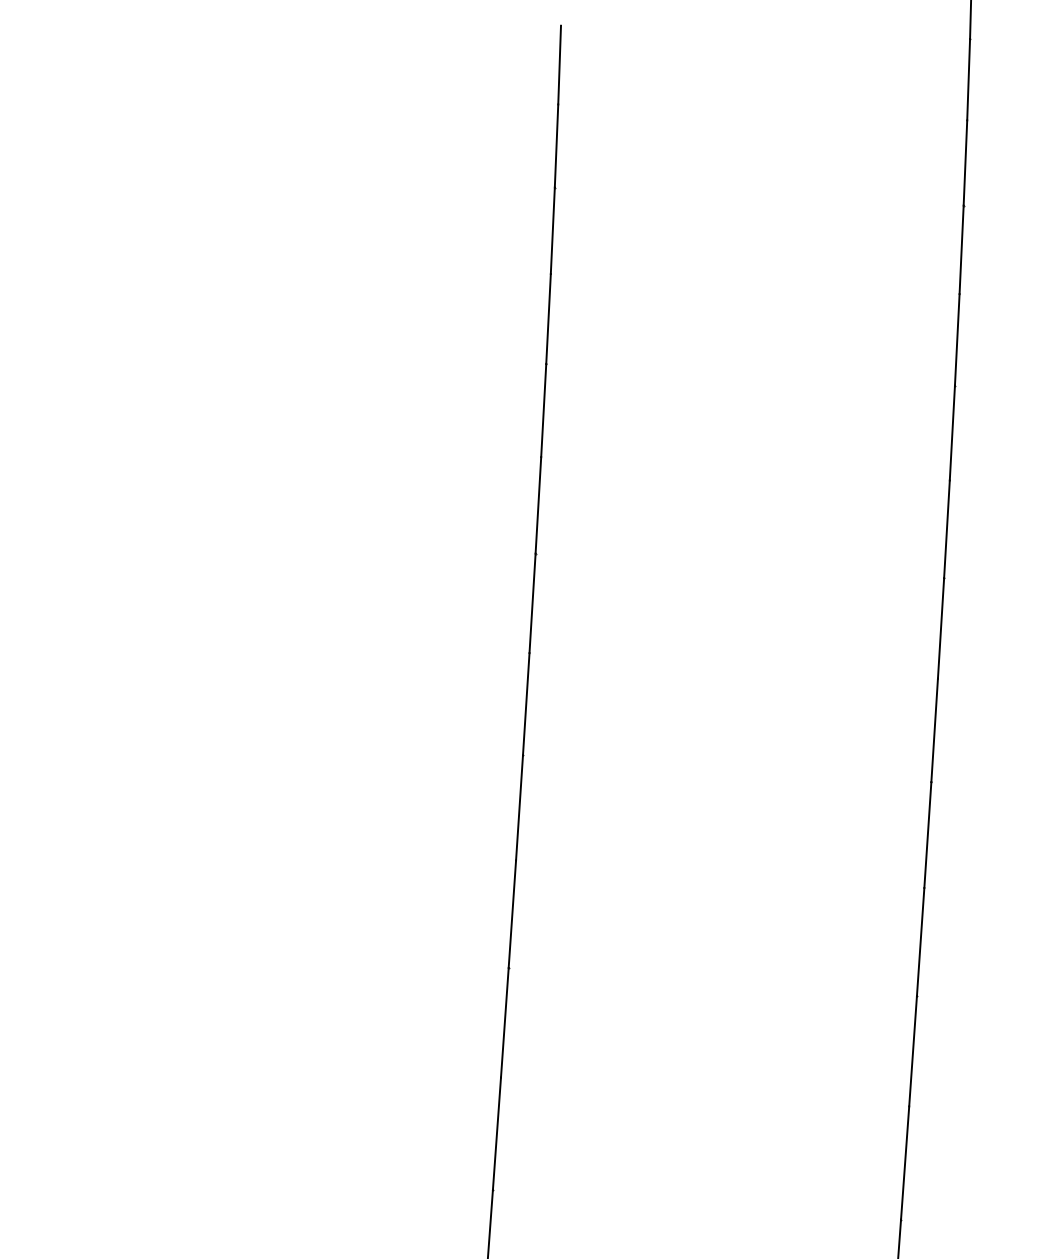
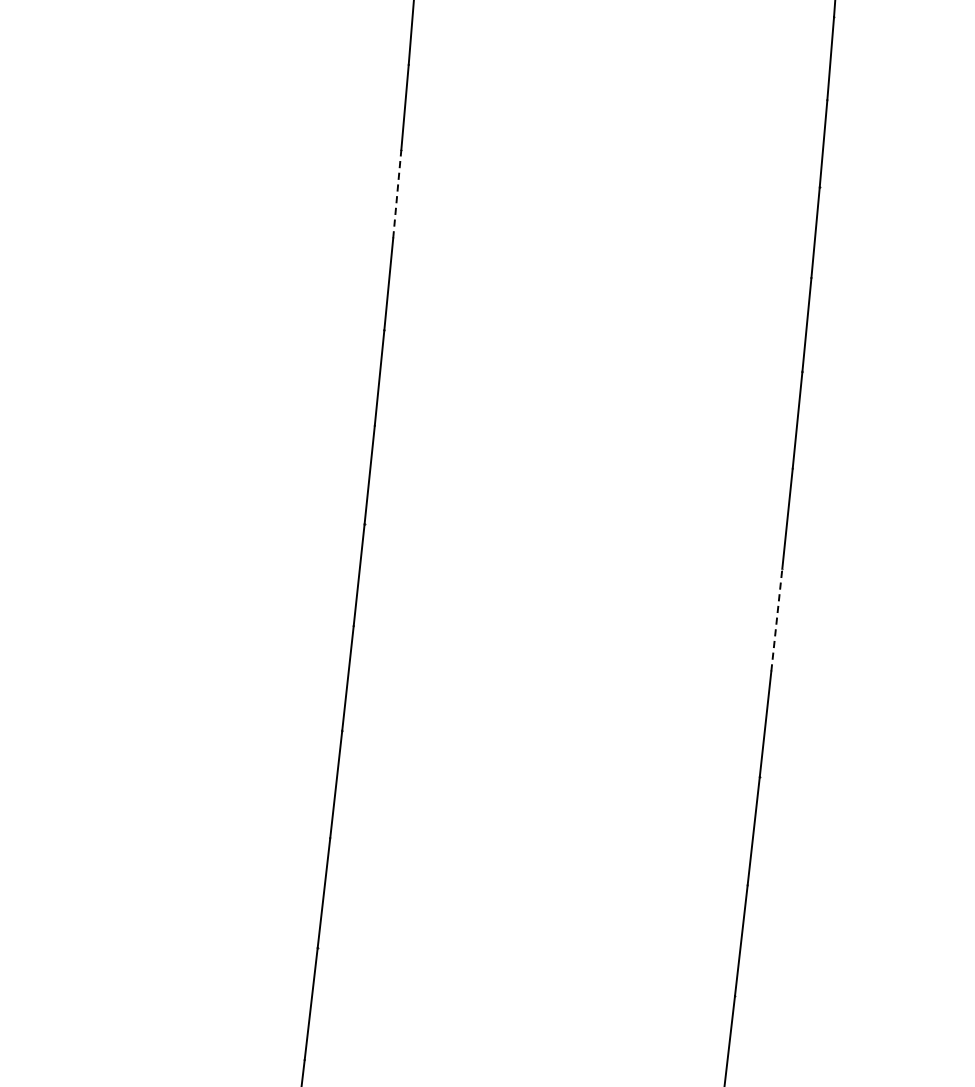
line: (552, 230) -> (396, 193), solid -> dashed
line: (941, 627) -> (777, 619), solid -> dashed

